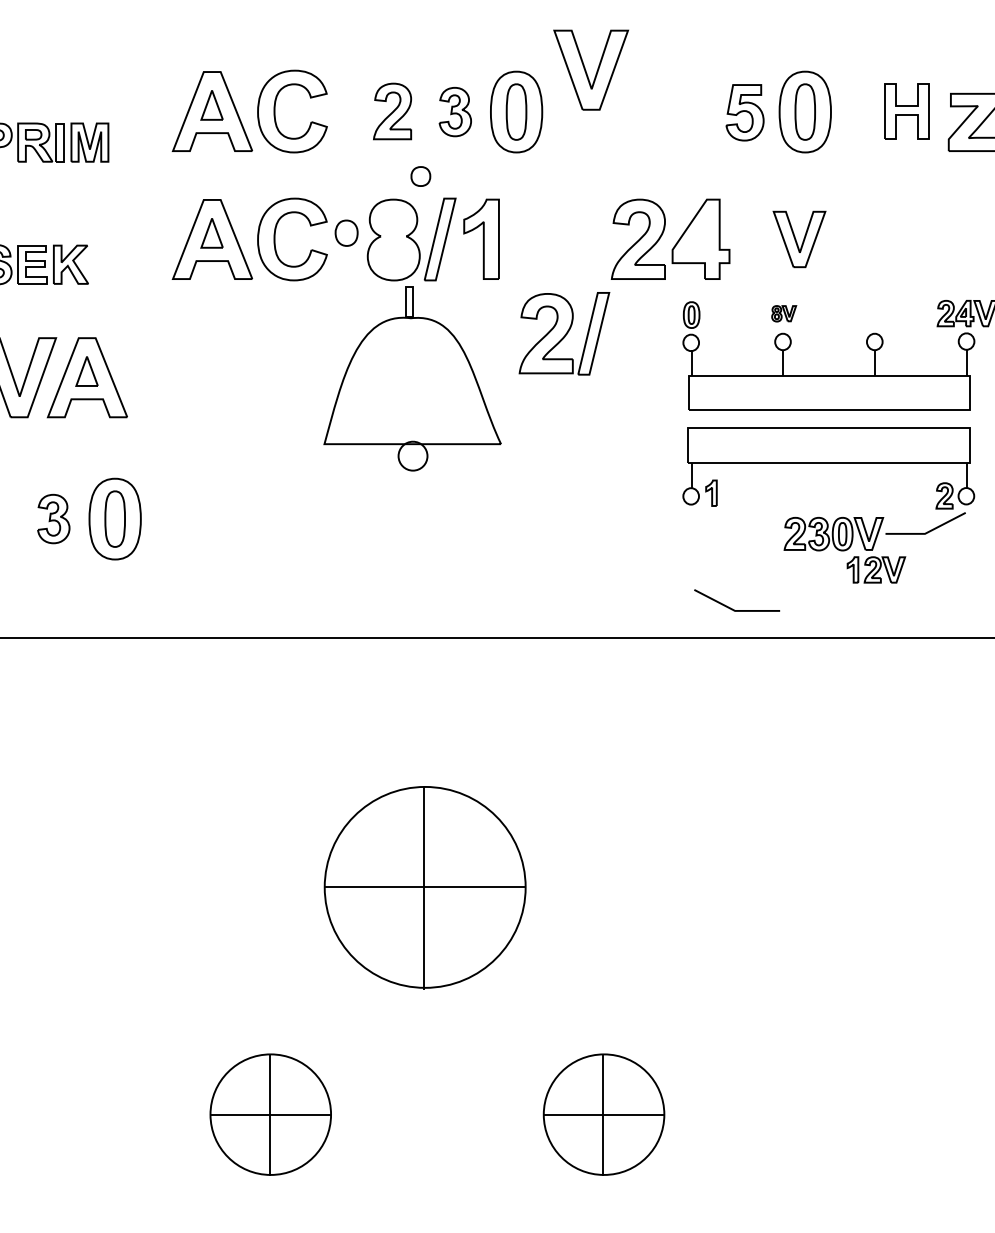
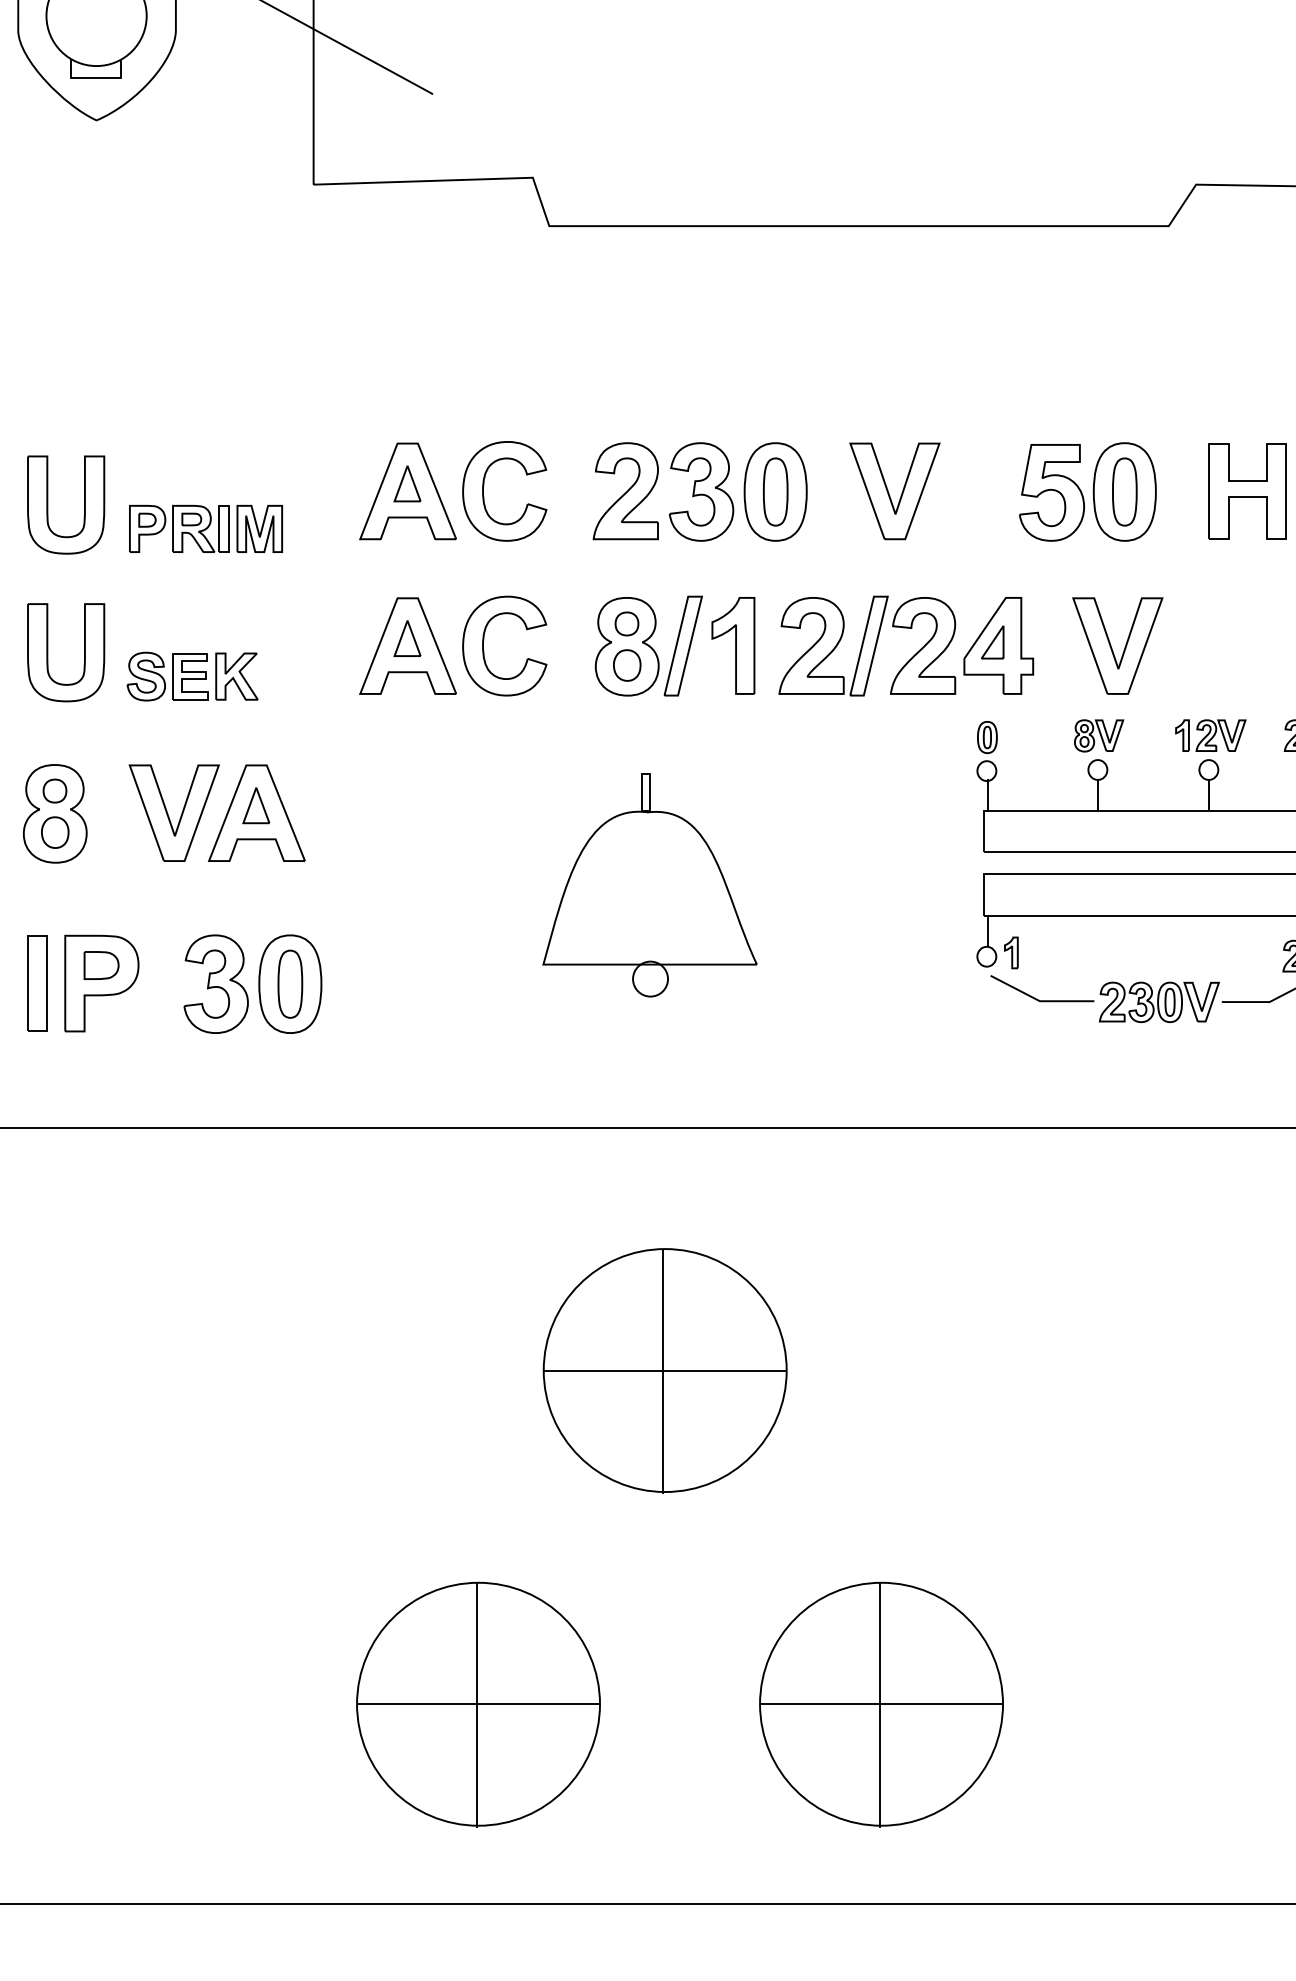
part: (590, 70) -> (894, 491), moved
part: (392, 111) -> (625, 491), size x1.43
part: (455, 111) -> (701, 491), size x1.67
part: (906, 111) -> (1247, 491), size x1.43
part: (744, 112) -> (1051, 492), size x1.43
part: (420, 176) -> (626, 623), moved
part: (346, 233) -> (627, 665), moved
part: (695, 236) -> (992, 642), added
part: (799, 239) -> (1117, 645), size x1.43
part: (784, 313) -> (1099, 735), size x1.67
part: (564, 333) -> (833, 645), moved
part: (412, 378) -> (649, 885), moved
part: (53, 518) -> (215, 983), size x1.67
part: (876, 569) -> (1210, 735), moved
curve: (733, 608) -> (1037, 998), moved
part: (424, 887) -> (664, 1370), moved
part: (270, 1114) -> (478, 1704), size x1.67
part: (604, 1114) -> (881, 1704), size x1.67

